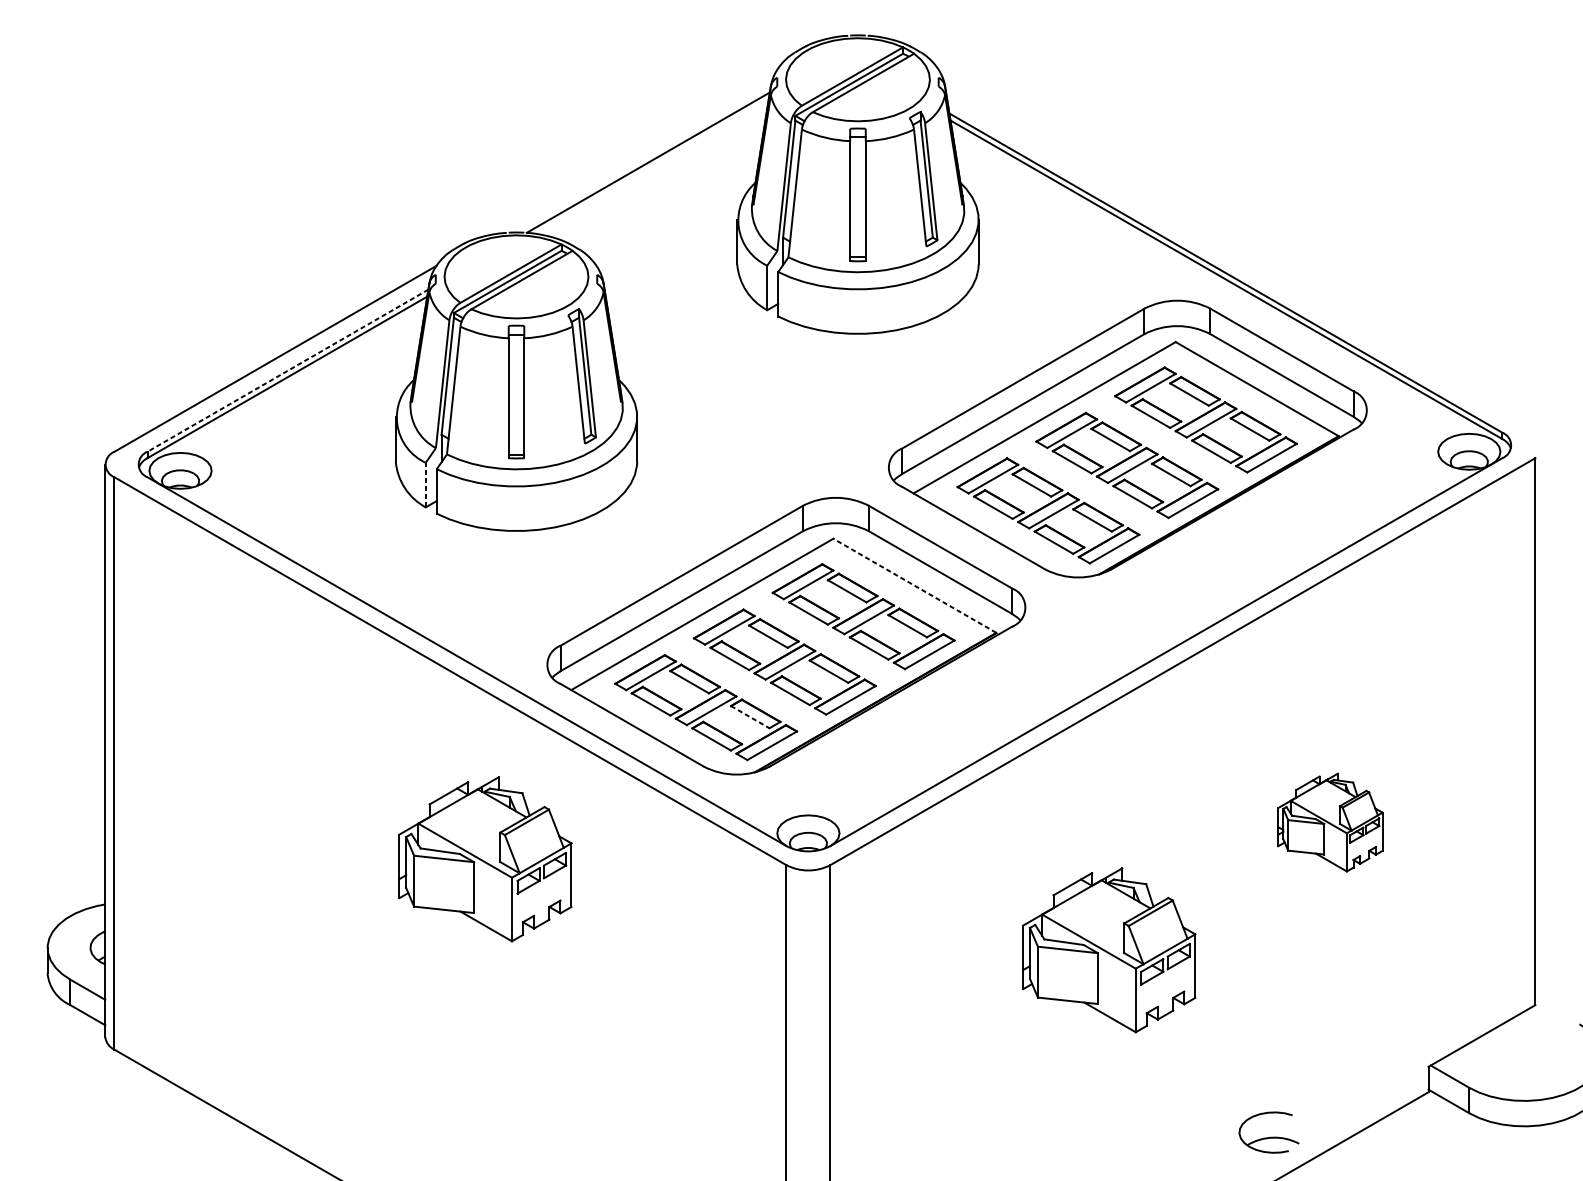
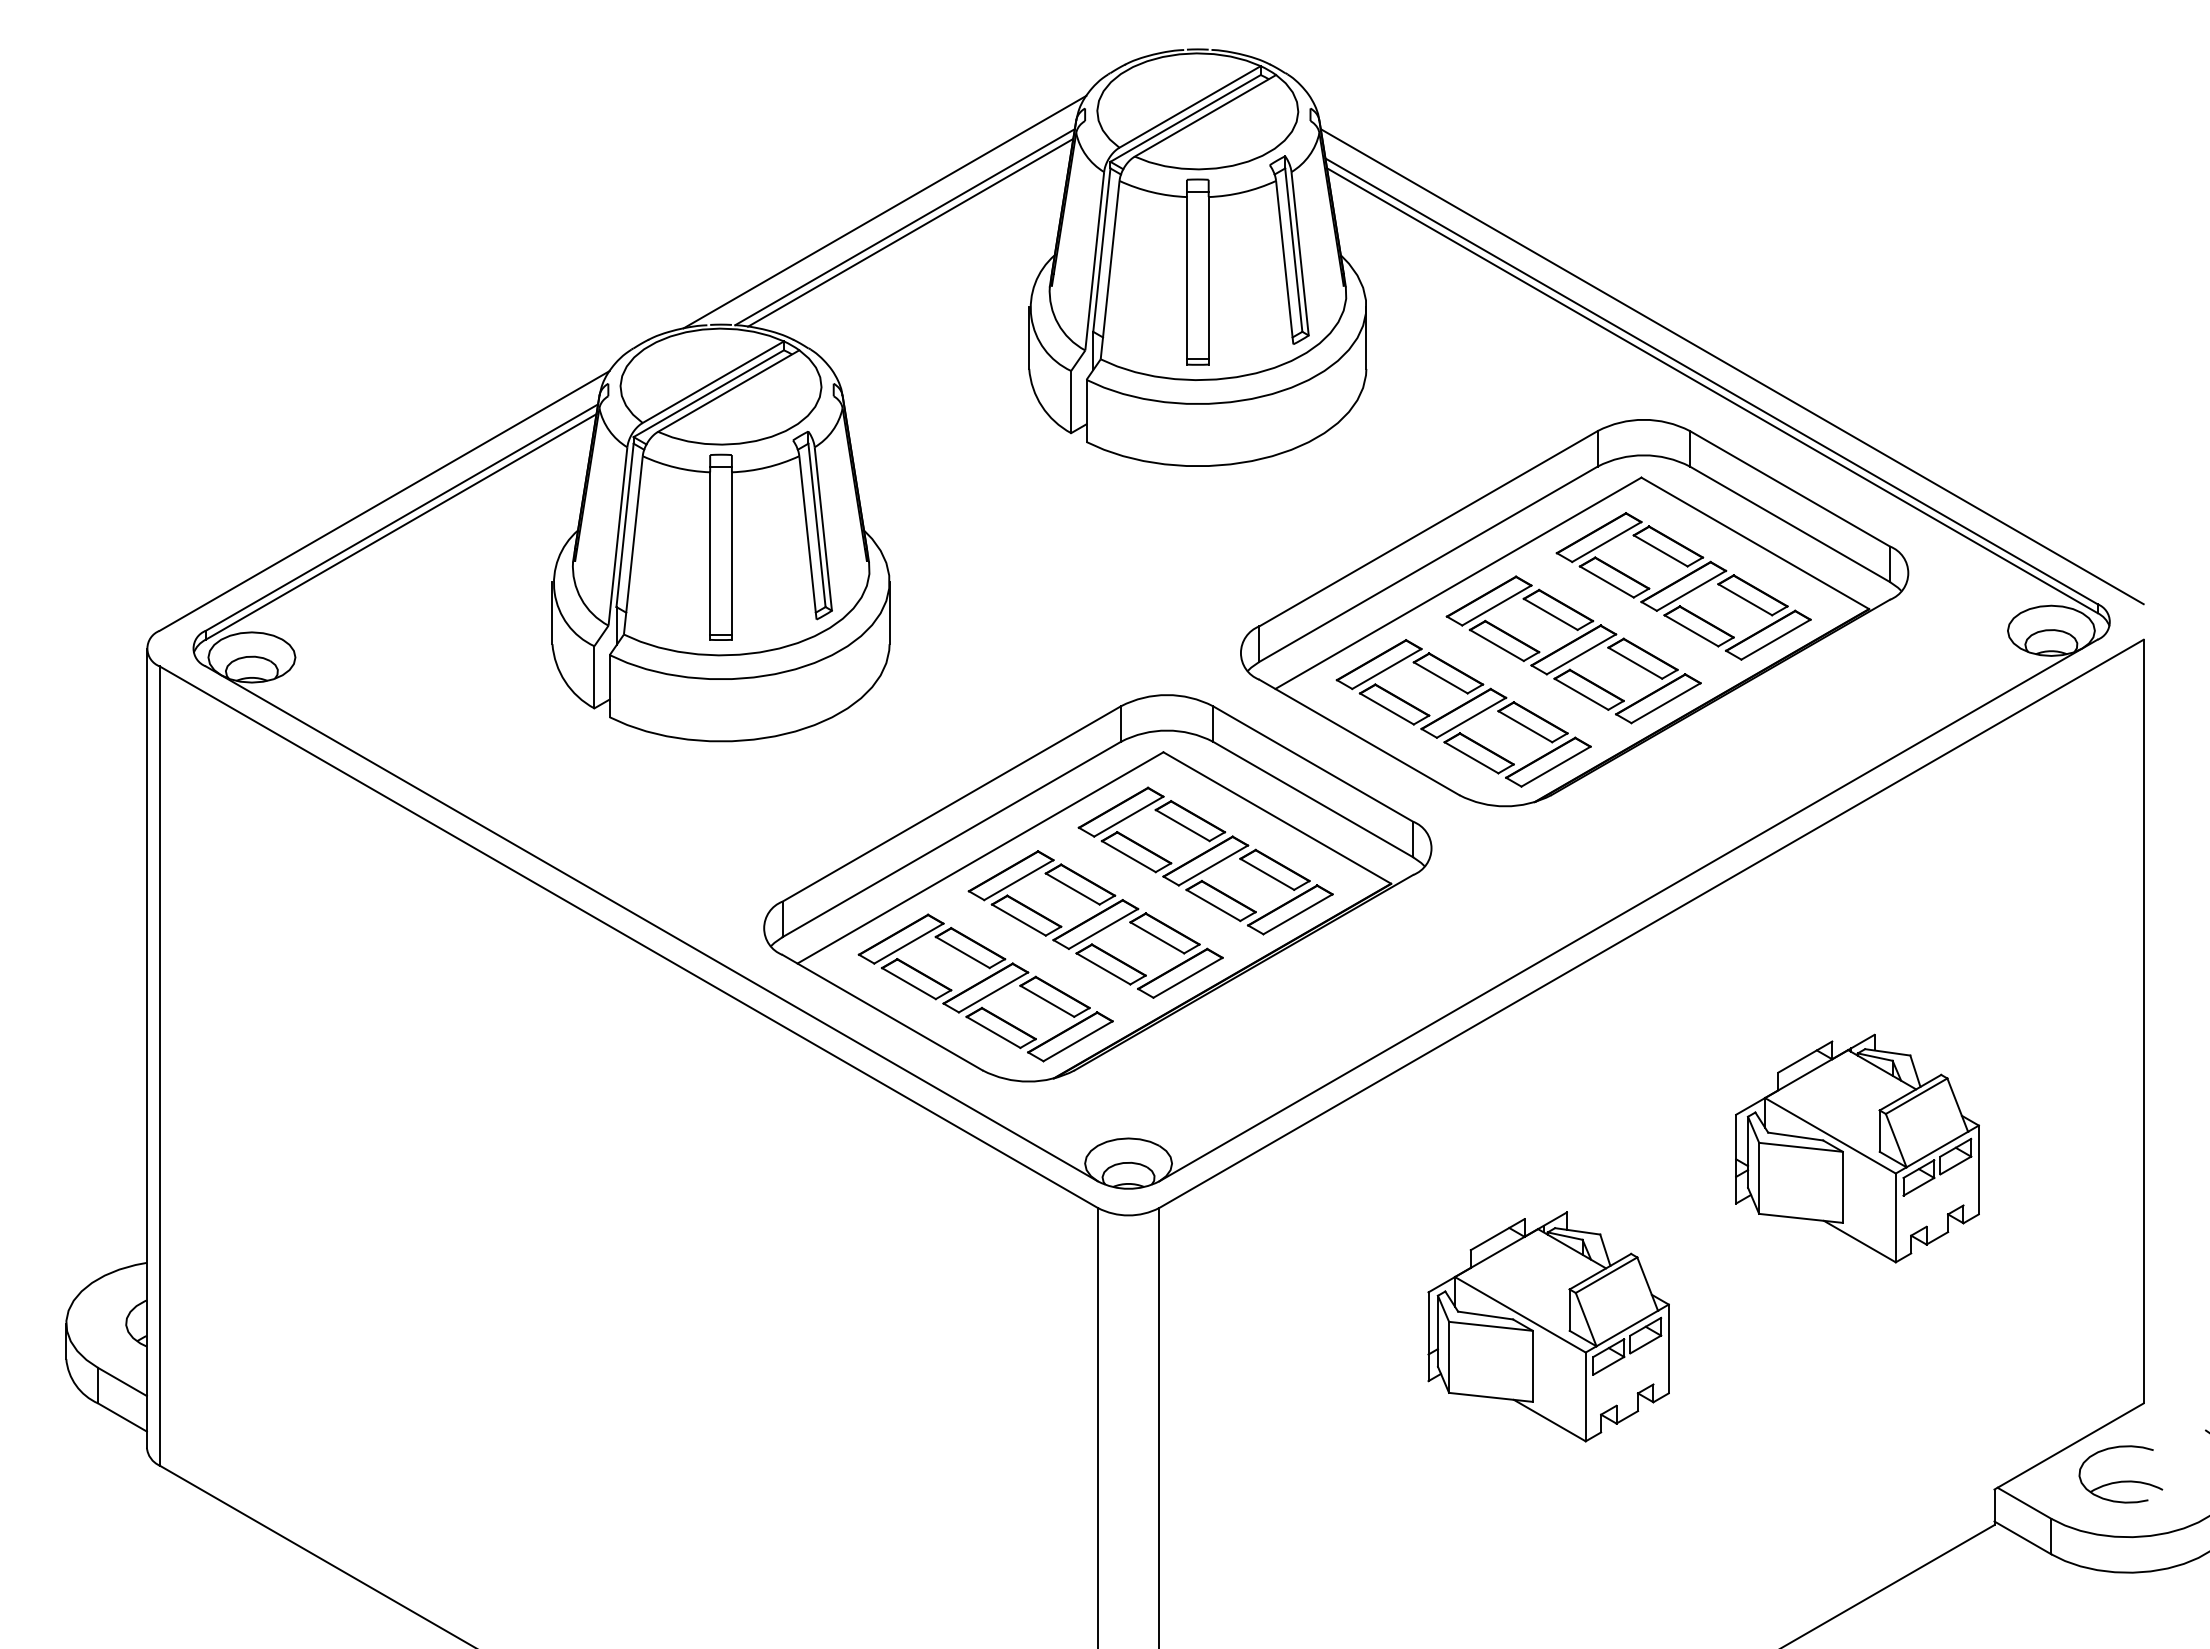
line: (633, 151) -> (884, 211), added
line: (652, 166) -> (910, 232), added
line: (1240, 262) -> (1731, 366), added
line: (287, 370) -> (401, 517), dashed -> solid
line: (425, 484) -> (594, 676), dashed -> solid
line: (914, 585) -> (1276, 817), dashed -> solid
line: (750, 717) -> (1047, 1001), dashed -> solid
part: (1330, 822) -> (1857, 1148), size x1.67
part: (485, 859) -> (677, 1199), removed
part: (1269, 1136) -> (2121, 1480), moved

